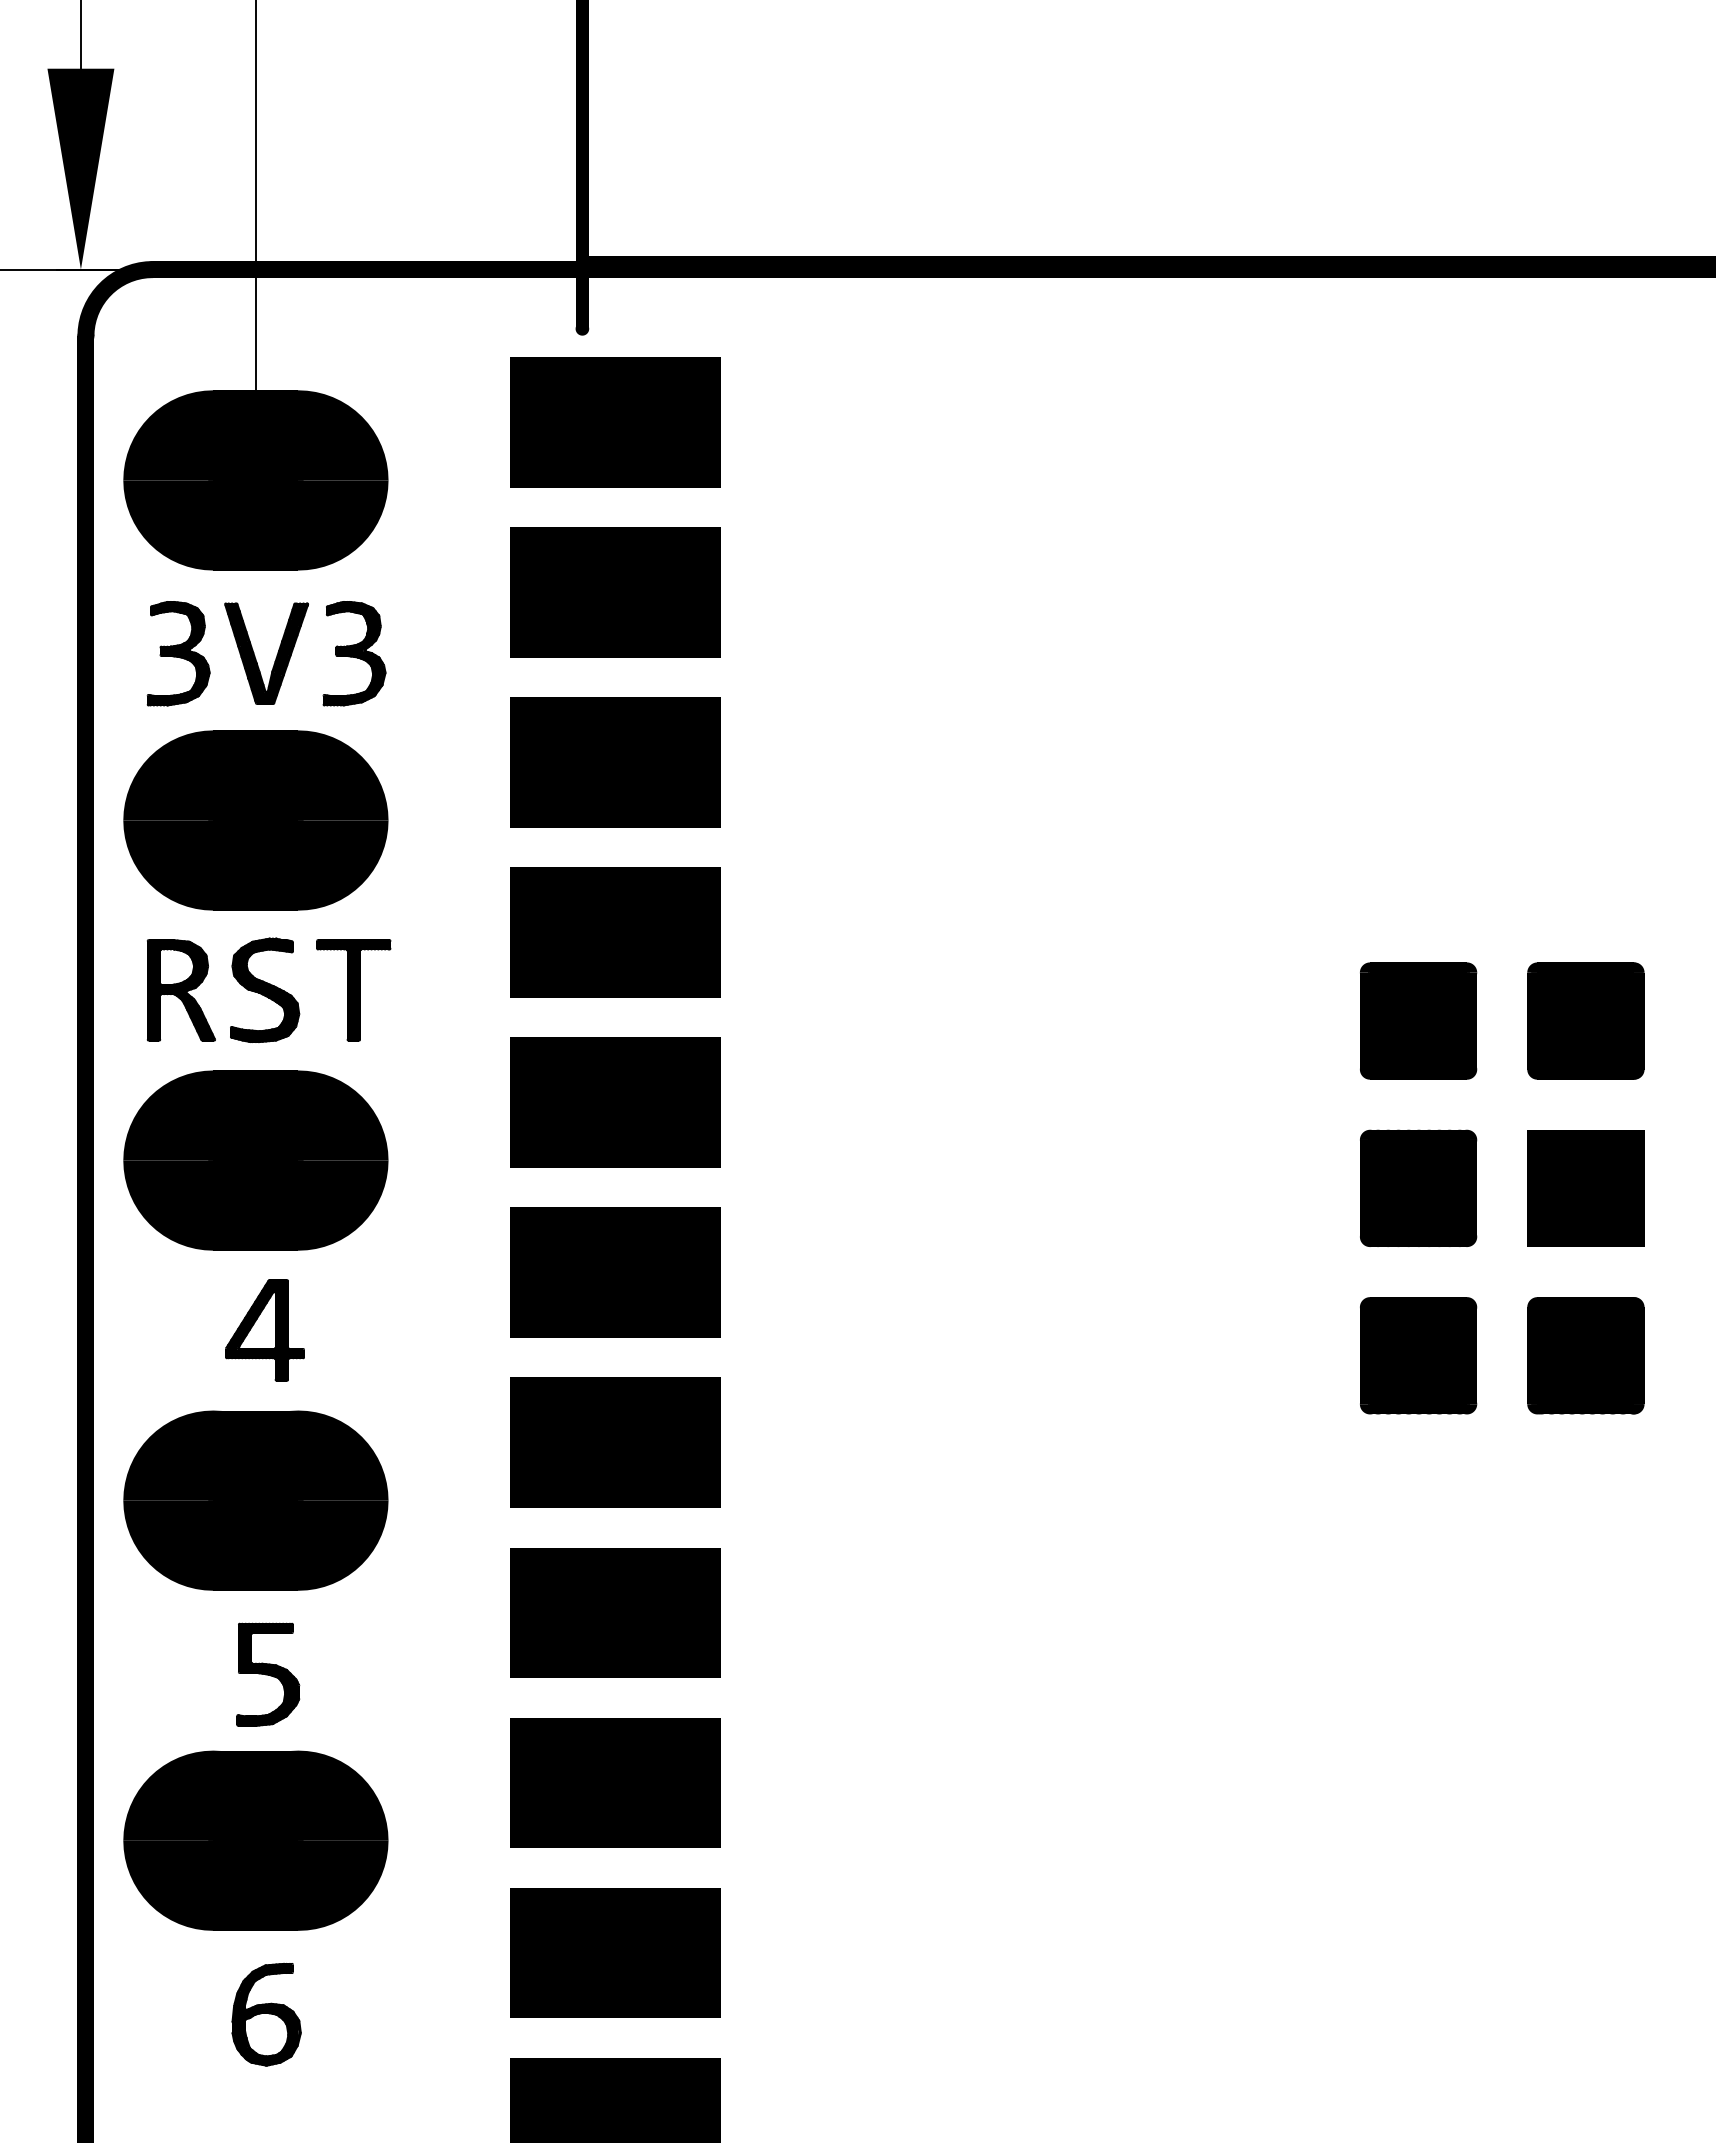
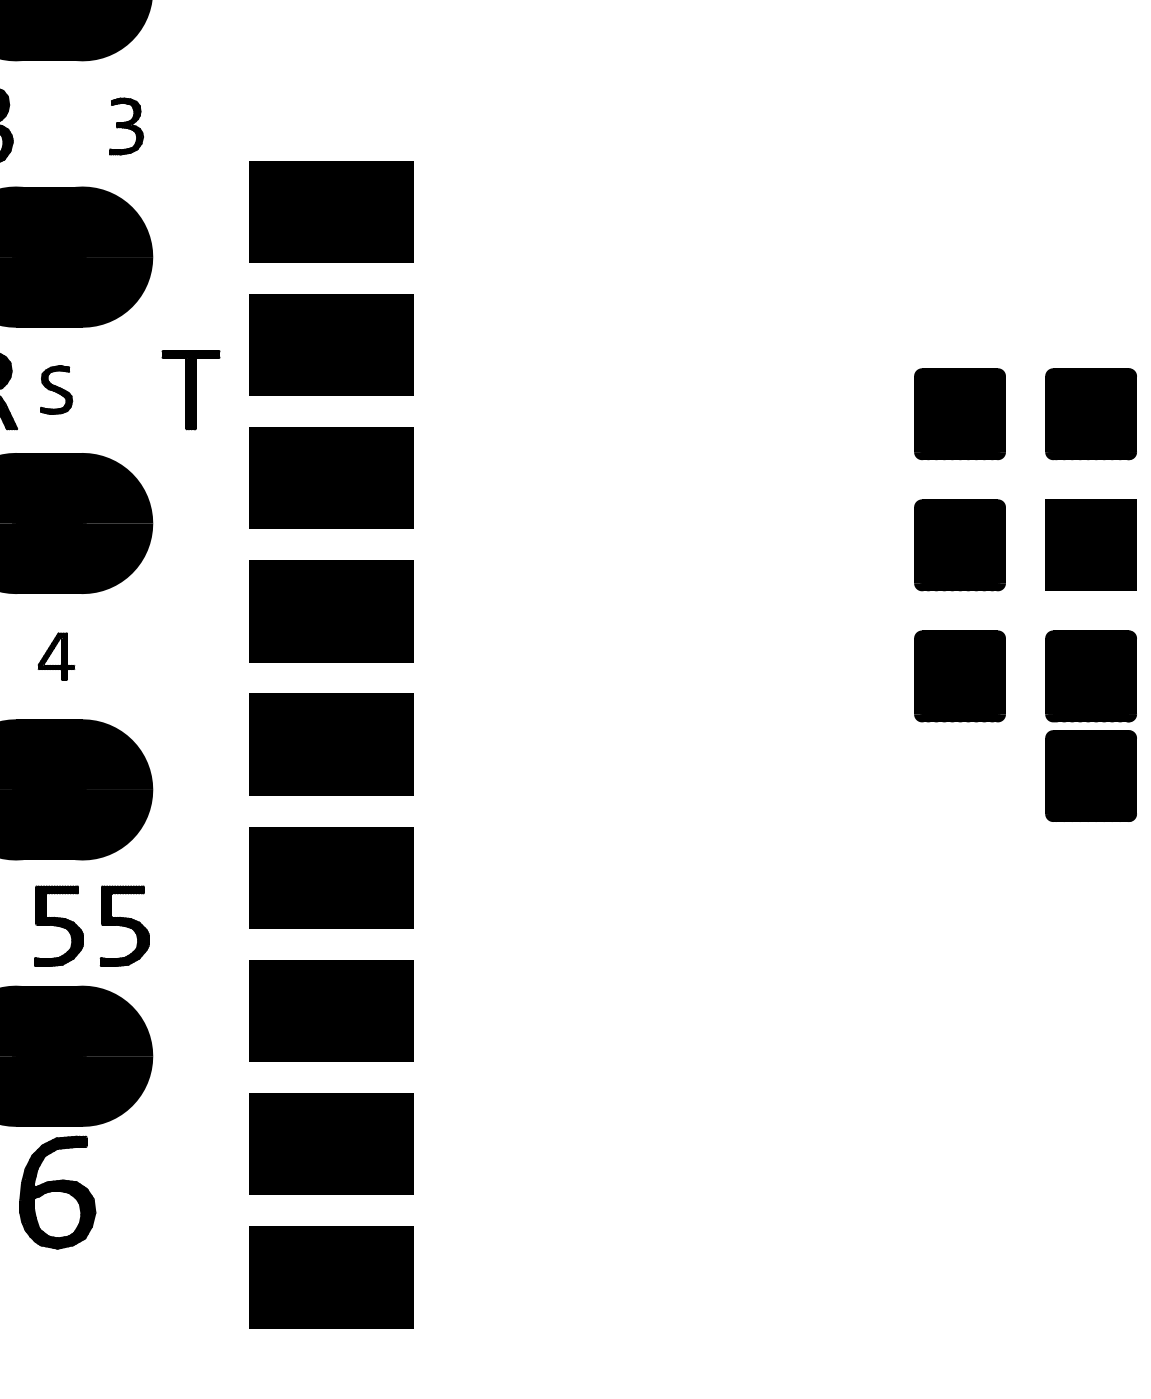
part: (615, 592) -> (331, 78), removed
part: (354, 653) -> (126, 126), size x0.7
part: (276, 655) -> (65, 127), removed
part: (265, 989) -> (56, 389), size x0.6
part: (353, 990) -> (190, 390), moved
part: (264, 1330) -> (56, 656), size x0.6
part: (1585, 1482) -> (1090, 775), added
part: (352, 1674) -> (125, 926), added
part: (266, 2014) -> (57, 1192), size x1.4

